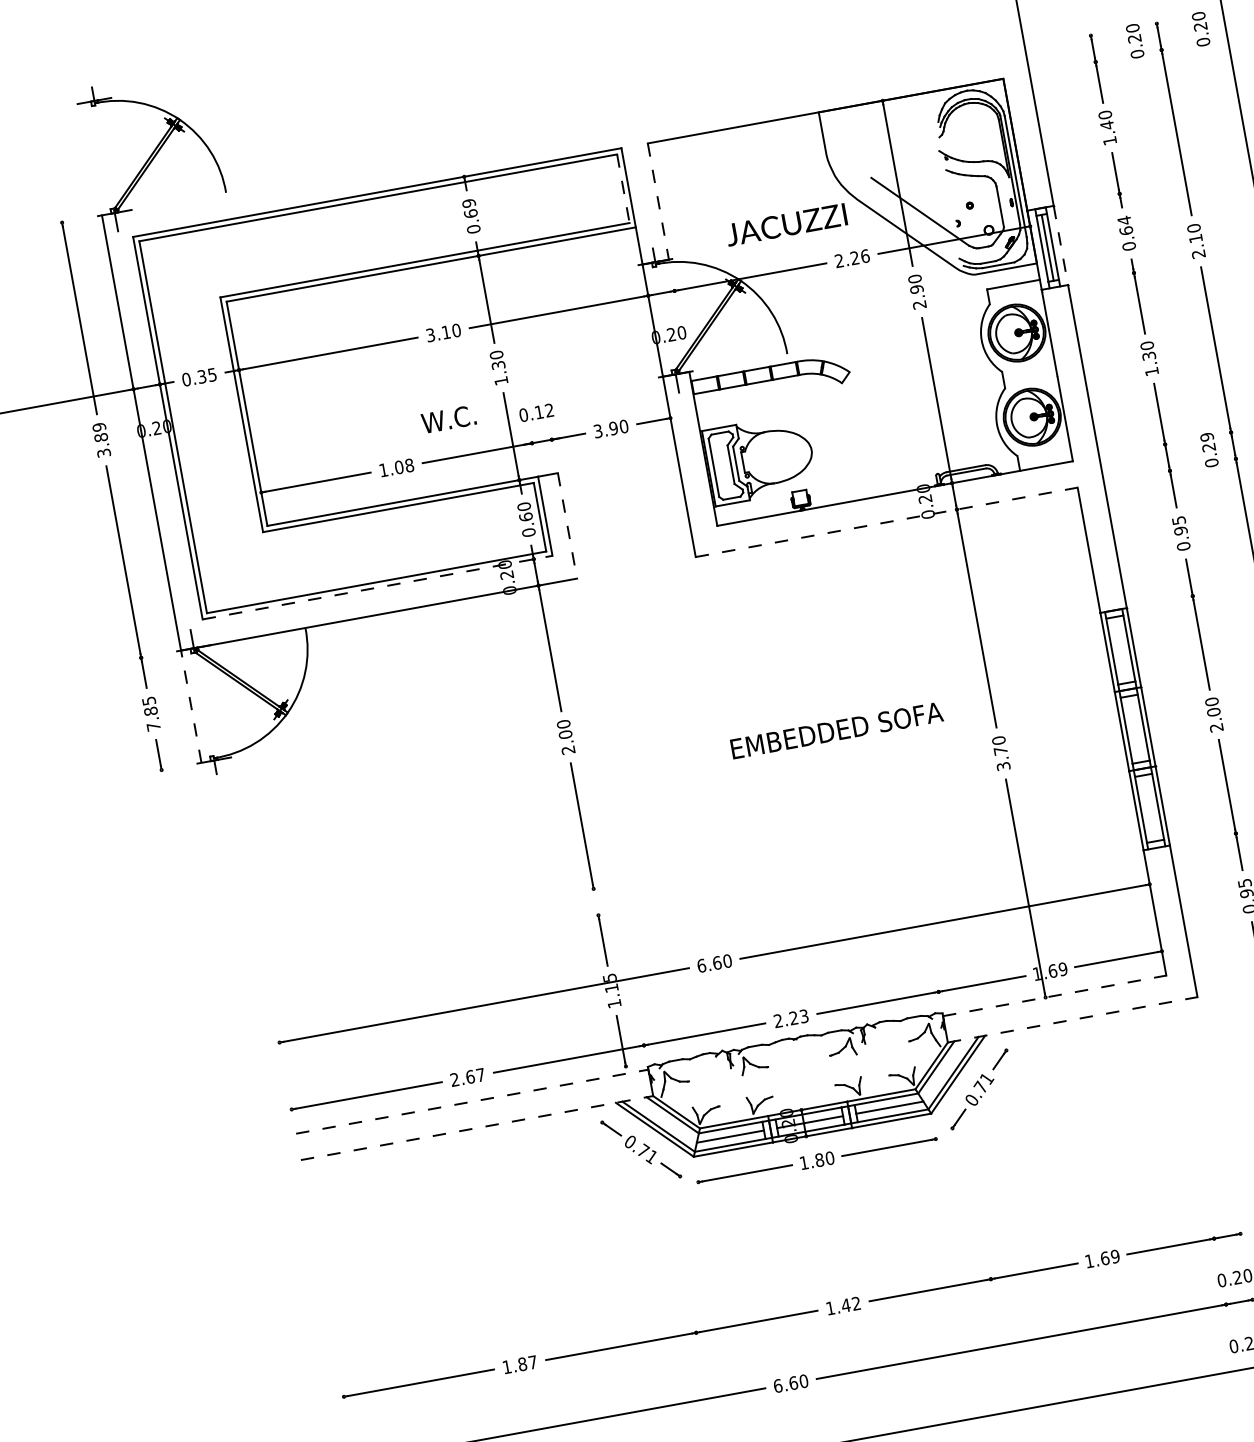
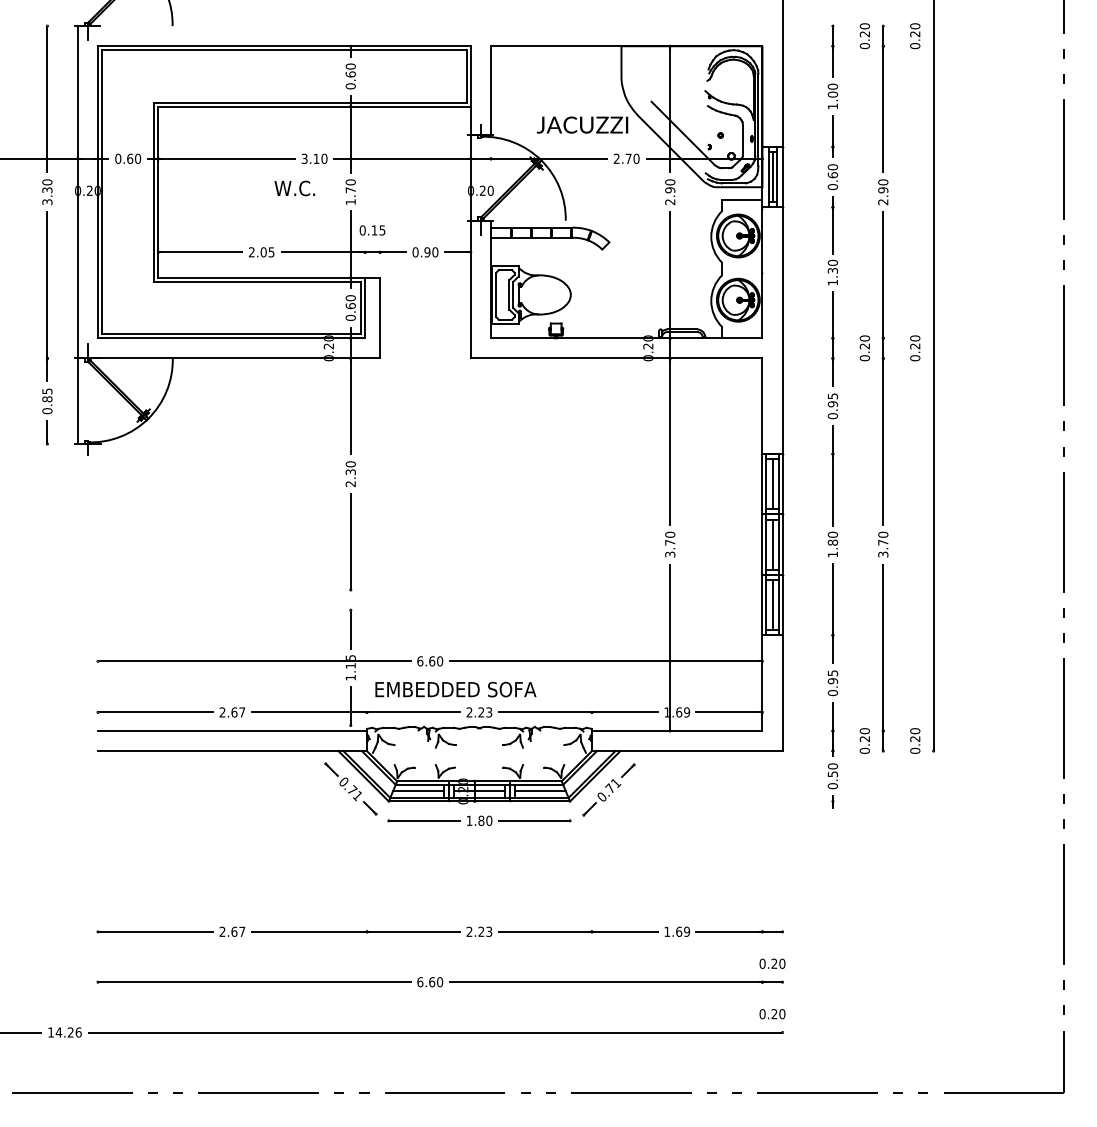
text: (1106, 125) -> (832, 94), 1.40 -> 1.00
line: (622, 188) -> (466, 76), dashed -> solid
line: (657, 202) -> (490, 91), dashed -> solid
text: (468, 203) -> (350, 66), 0.69 -> 0.60
text: (1123, 220) -> (832, 167), 0.64 -> 0.60
text: (1196, 238) -> (883, 190), 2.10 -> 2.90
line: (1060, 245) -> (782, 177), dashed -> solid
text: (859, 256) -> (632, 158), 2.26 -> 2.70
text: (498, 365) -> (350, 190), 1.30 -> 1.70
text: (207, 375) -> (134, 158), 0.35 -> 0.60
text: (549, 410) -> (382, 230), 0.12 -> 0.15
text: (448, 419) -> (294, 188), moved
text: (598, 431) -> (415, 252), 3.90 -> 0.90
text: (100, 432) -> (47, 186), 3.89 -> 3.30
text: (1207, 437) -> (865, 338), 0.29 -> 0.20
text: (396, 468) -> (261, 252), 1.08 -> 2.05
line: (886, 522) -> (616, 358), dashed -> solid
line: (567, 526) -> (380, 318), dashed -> solid
line: (377, 587) -> (231, 338), dashed -> solid
line: (1120, 650) -> (772, 484), added
line: (190, 707) -> (77, 401), dashed -> solid
text: (1214, 719) -> (832, 548), 2.00 -> 1.80
text: (153, 727) -> (47, 411), 7.85 -> 0.85
line: (1135, 728) -> (772, 544), added
text: (836, 730) -> (455, 689), moved
text: (565, 735) -> (350, 472), 2.00 -> 2.30
line: (1149, 807) -> (772, 604), added
line: (1054, 995) -> (677, 730), dashed -> solid
line: (1073, 1020) -> (687, 751), dashed -> solid
line: (472, 1101) -> (232, 730), dashed -> solid
line: (477, 1128) -> (232, 751), dashed -> solid
text: (843, 1305) -> (479, 931), 1.42 -> 2.23
text: (514, 1365) -> (228, 931), 1.87 -> 2.67

